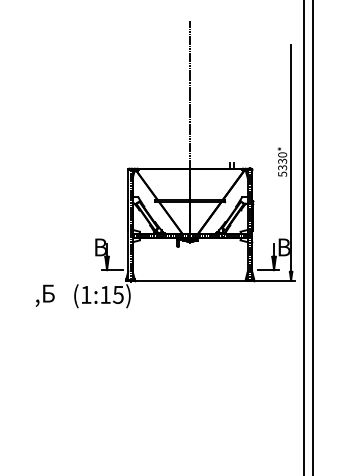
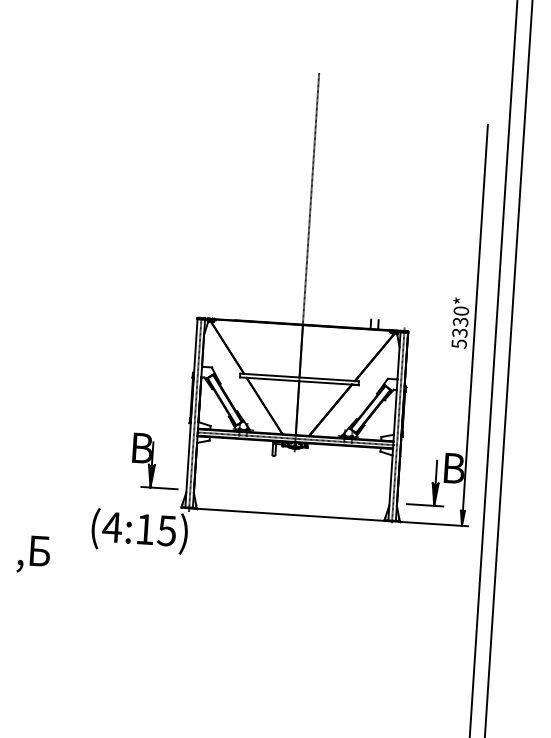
text: (85, 294) -> (111, 526), (1:15) -> (4:15)
text: (44, 295) -> (32, 553), moved

